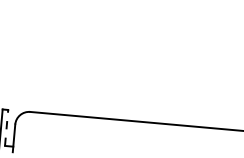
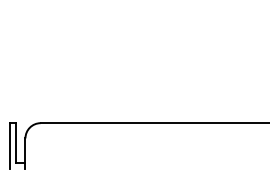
line: (6, 127) -> (16, 142), dashed -> solid

